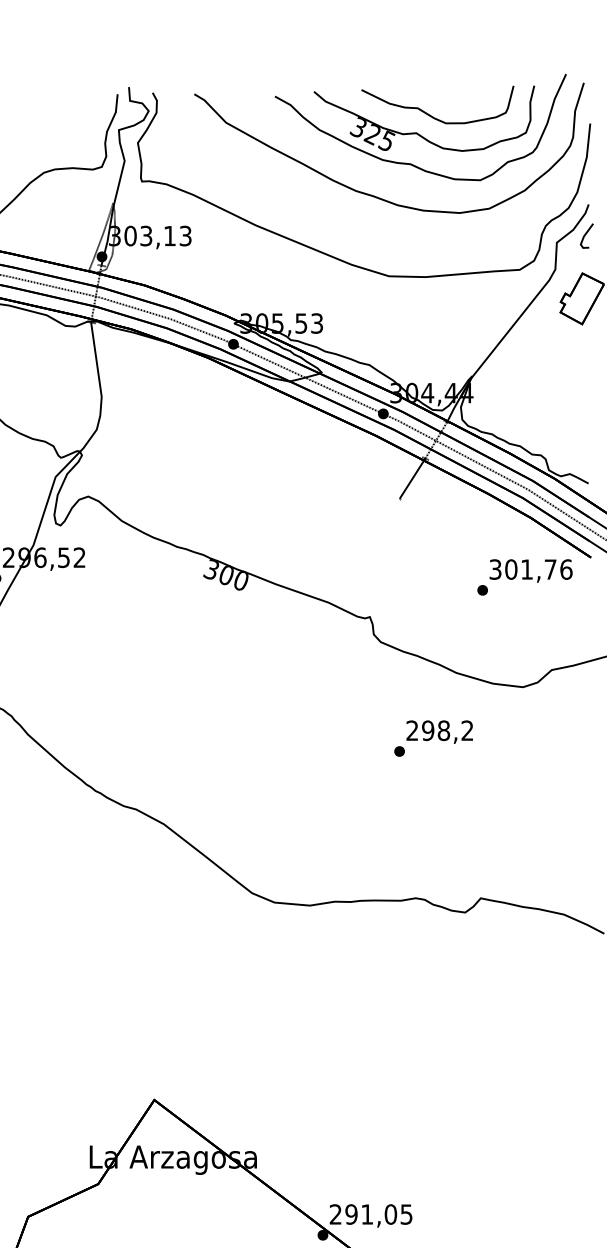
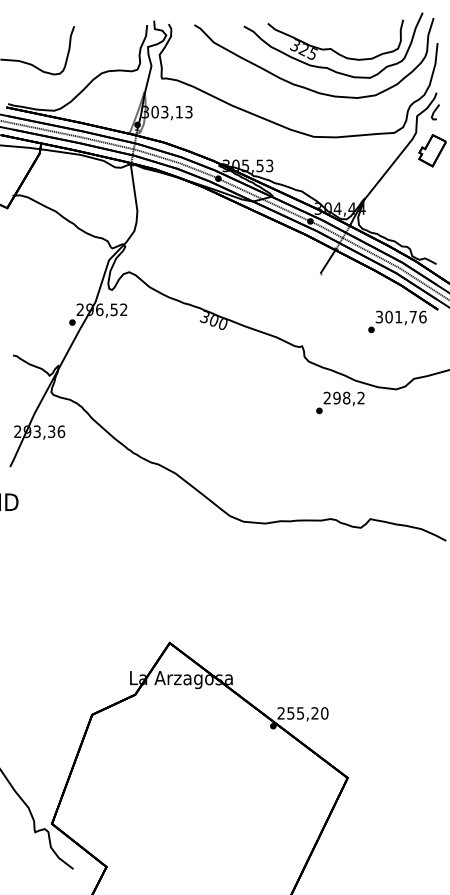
part: (432, 114) -> (340, 37), removed
text: (433, 737) -> (340, 402), moved
text: (378, 1214) -> (307, 713), 291,05 -> 255,20

